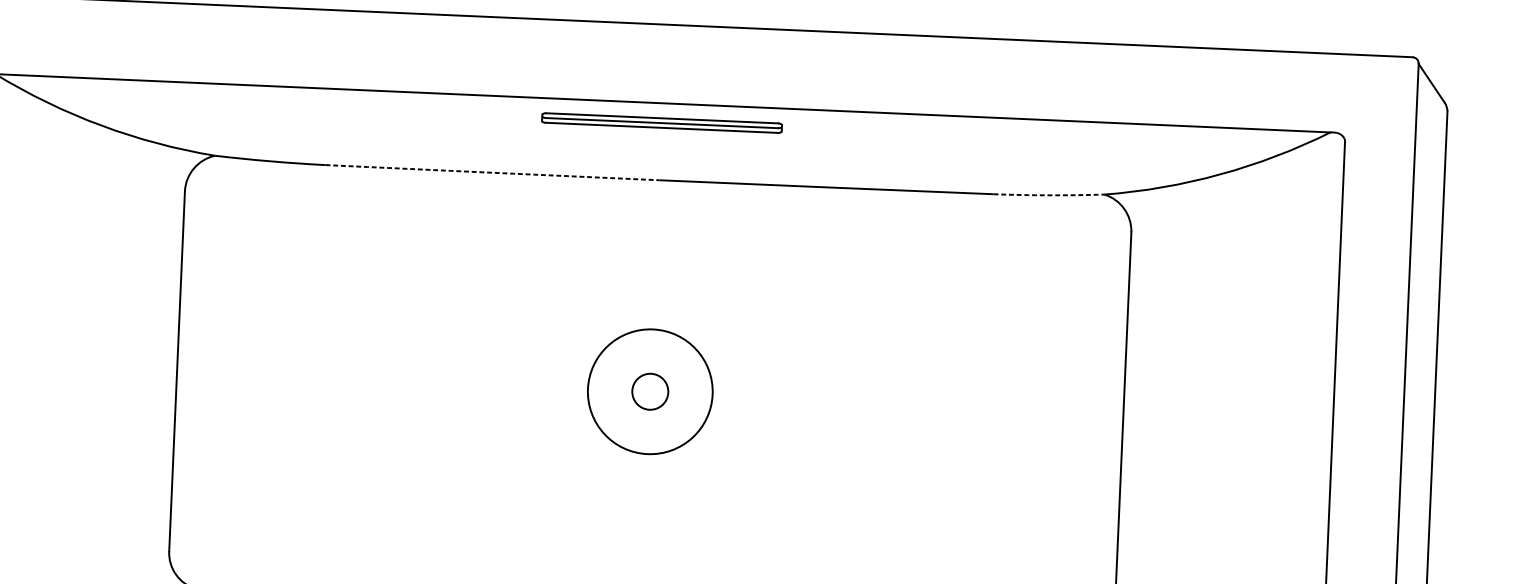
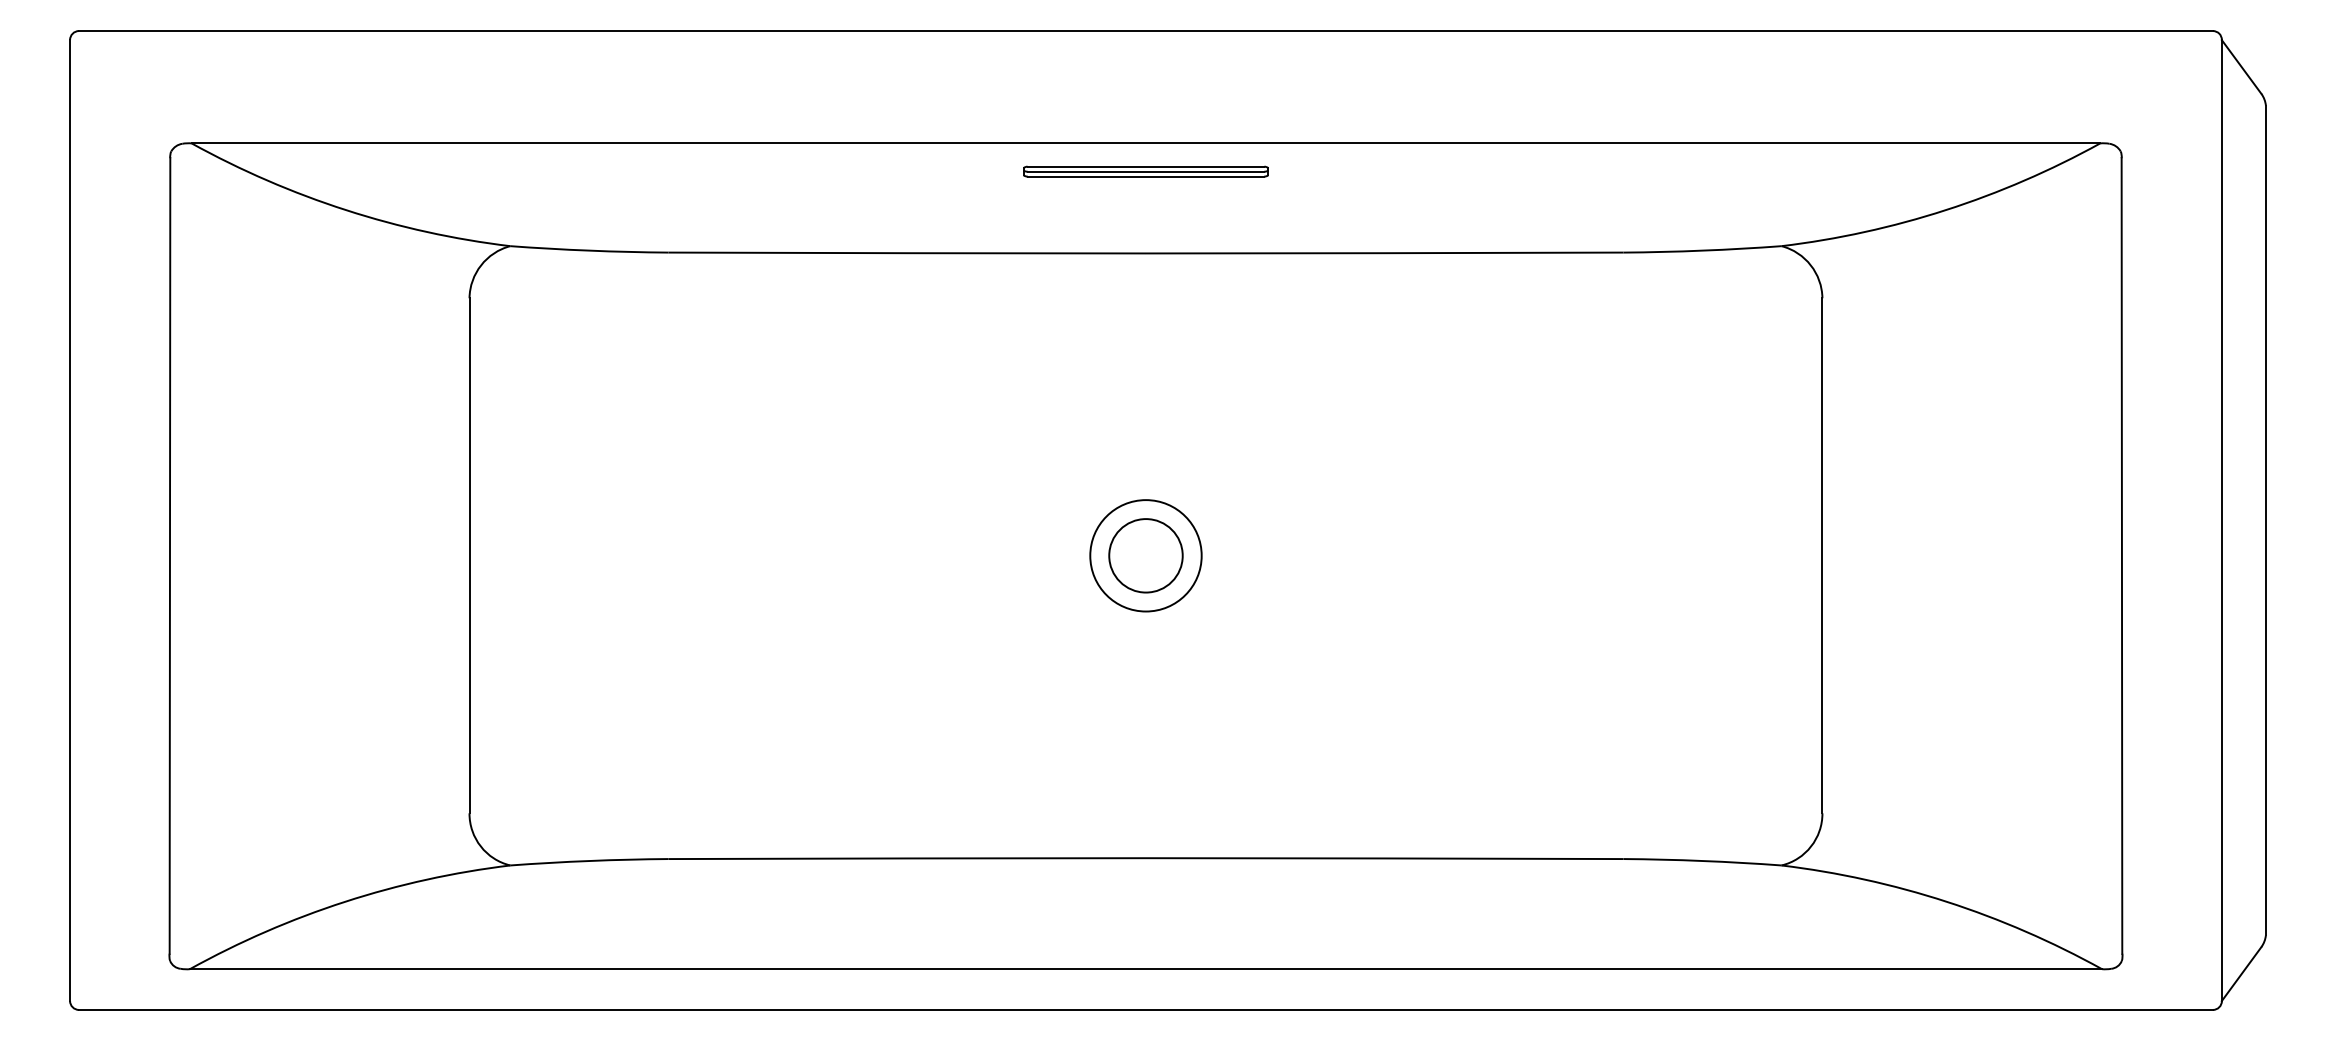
part: (661, 122) -> (1145, 171), size x0.71
arc: (492, 173) -> (907, 253), dashed -> solid
arc: (1048, 195) -> (1702, 250), dashed -> solid
circle: (649, 391) -> (1145, 555), size x0.62
circle: (649, 391) -> (1145, 555), size x1.43

